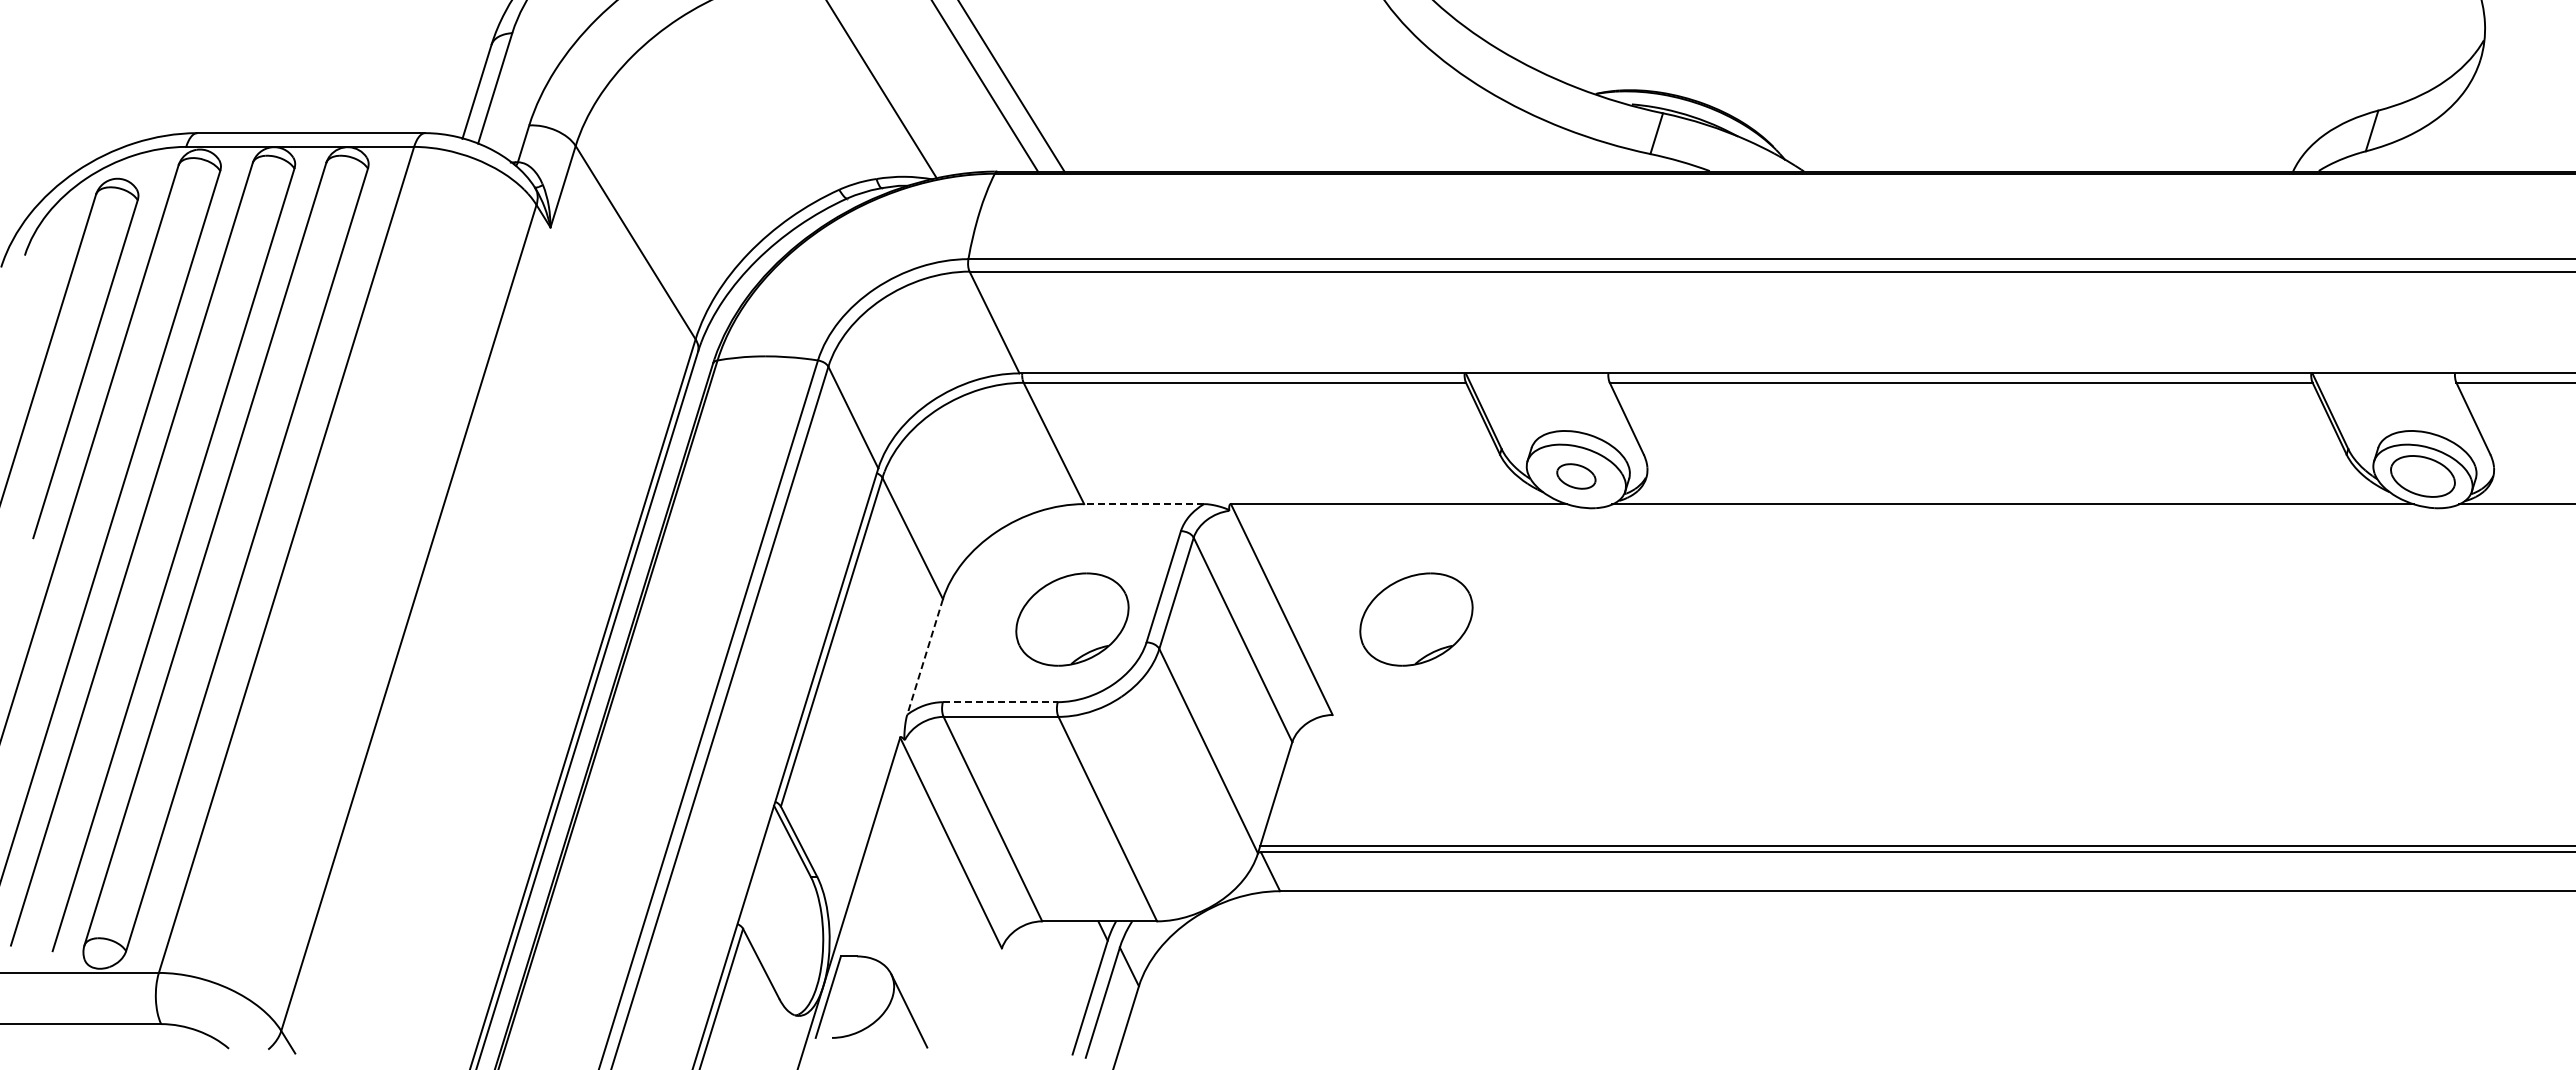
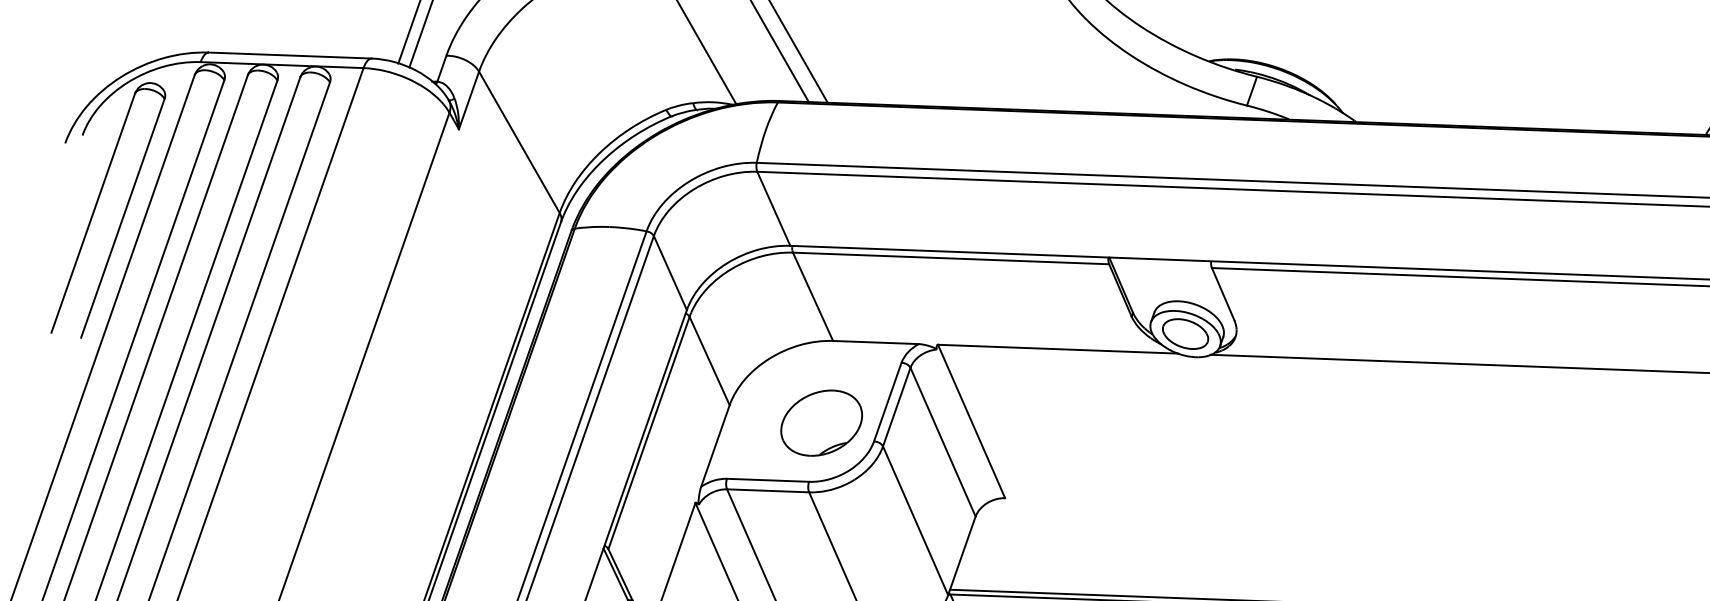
part: (1576, 476) -> (1185, 334), size x1.67
line: (1144, 504) -> (876, 342), dashed -> solid
part: (1416, 619) -> (1067, 432), removed
line: (924, 657) -> (714, 446), dashed -> solid
line: (1000, 702) -> (768, 480), dashed -> solid

